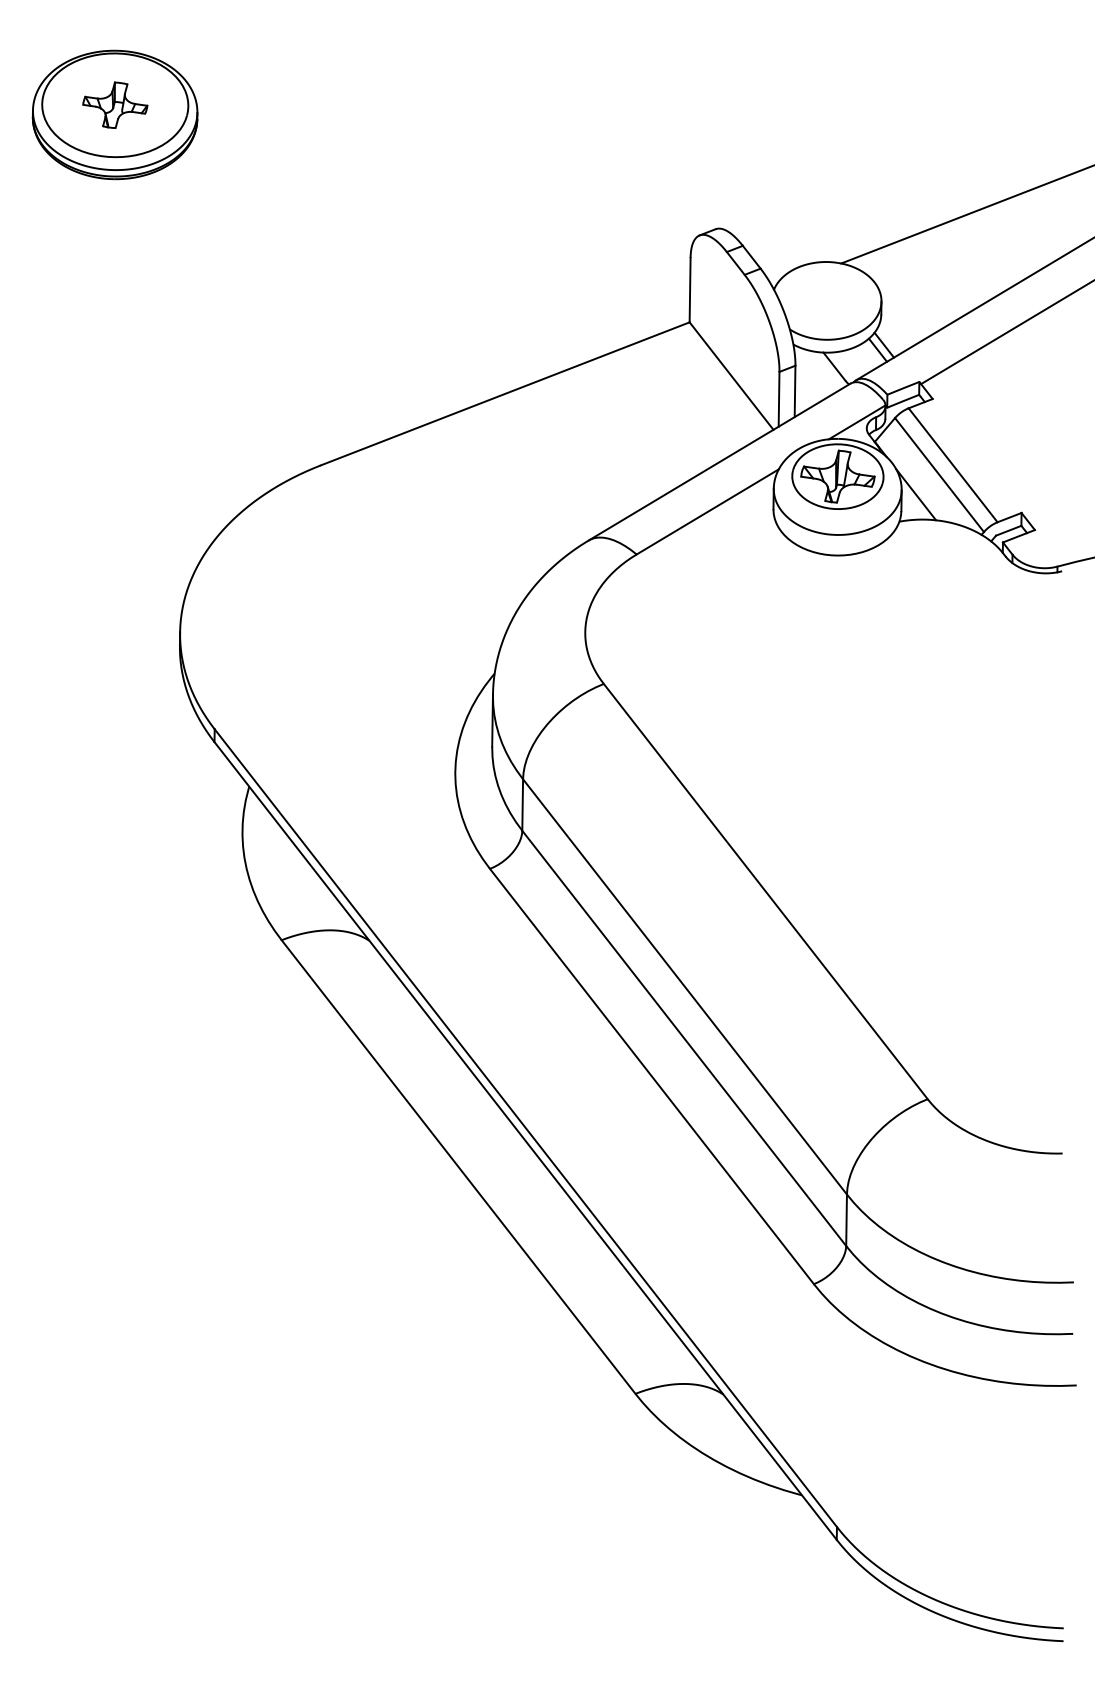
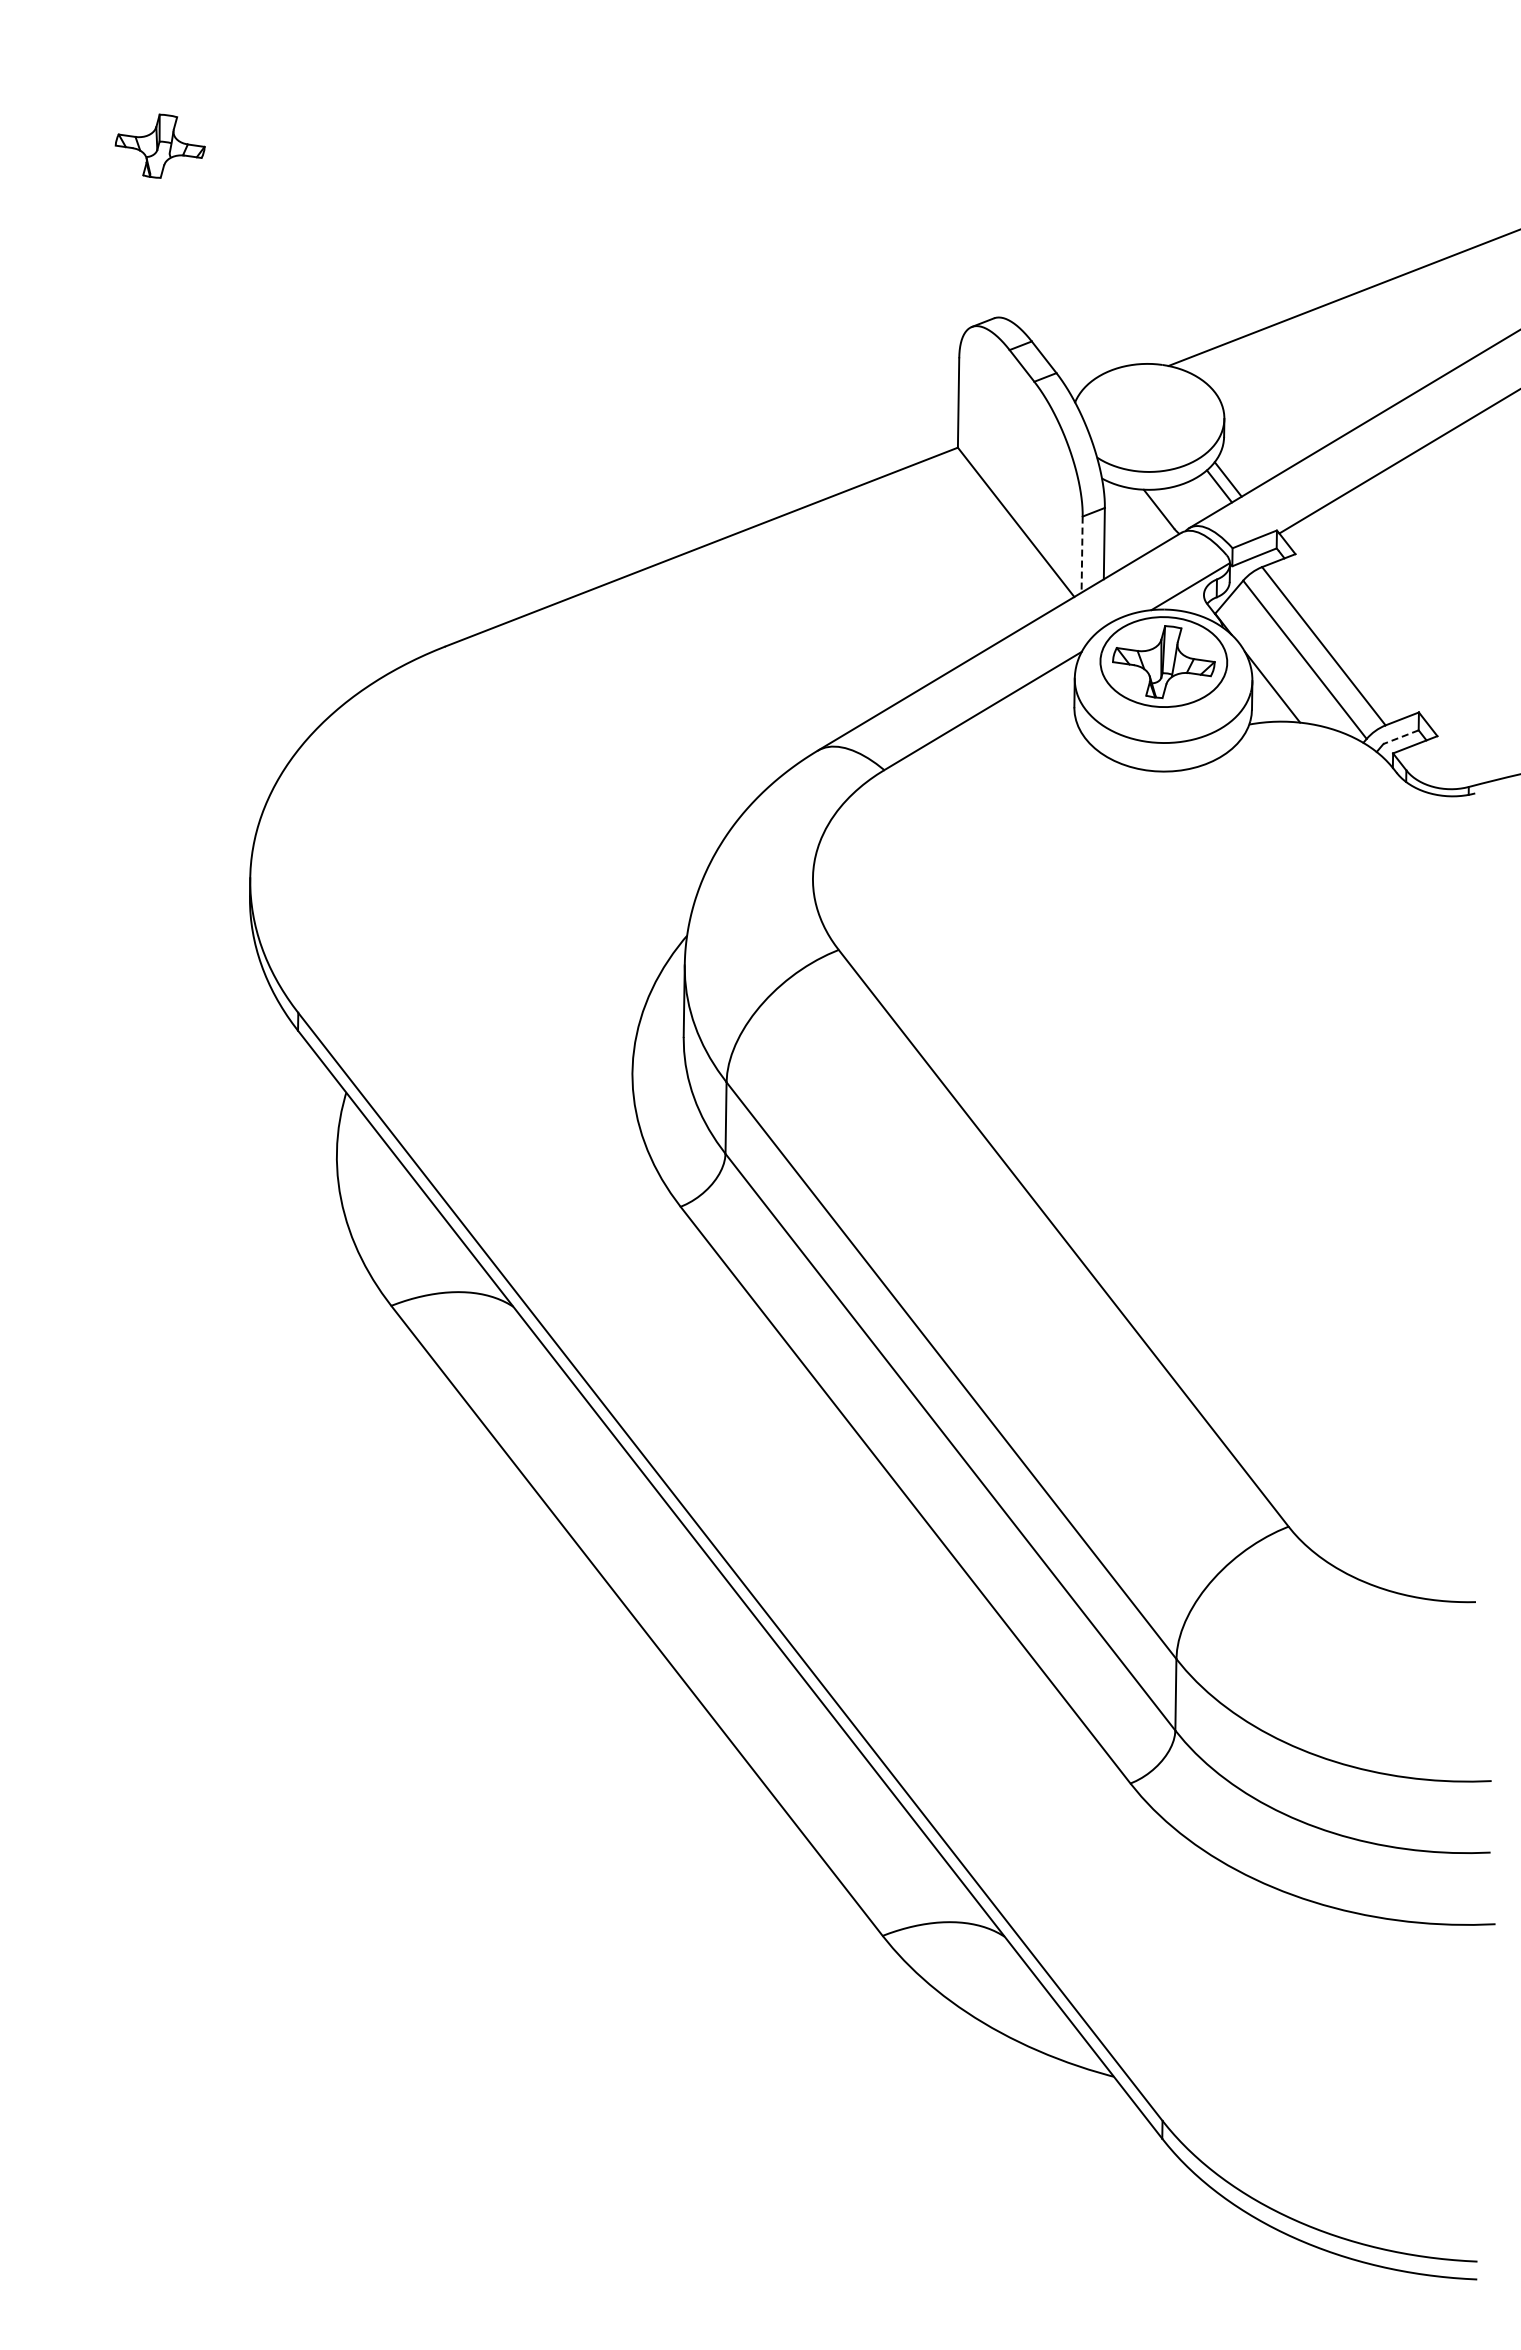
part: (114, 114) -> (159, 159), removed
line: (779, 399) -> (1082, 555), solid -> dashed
line: (1009, 531) -> (1401, 737), solid -> dashed

